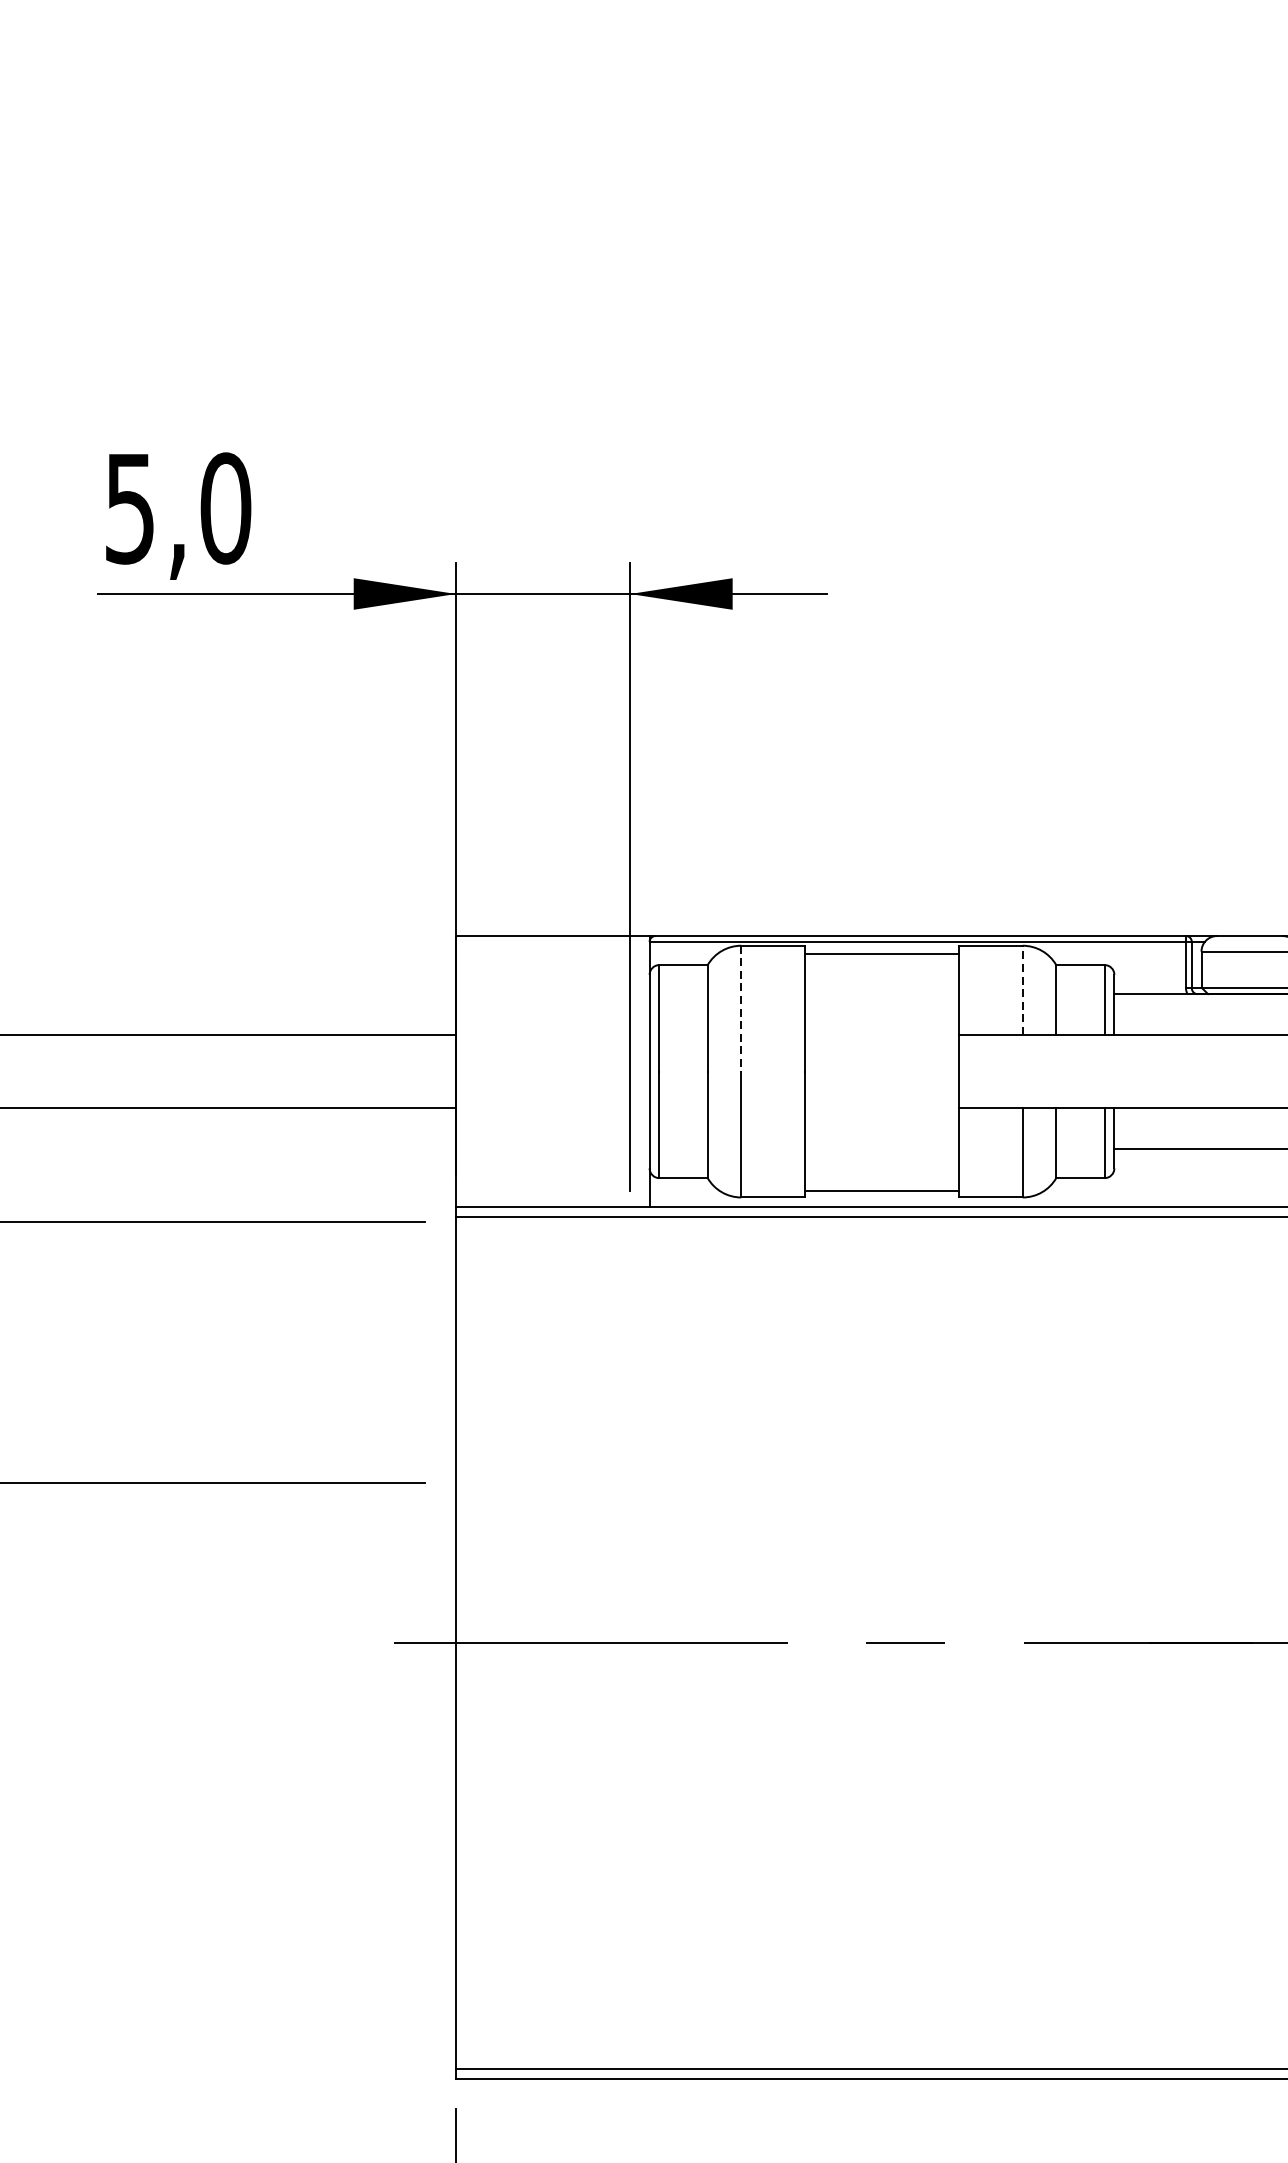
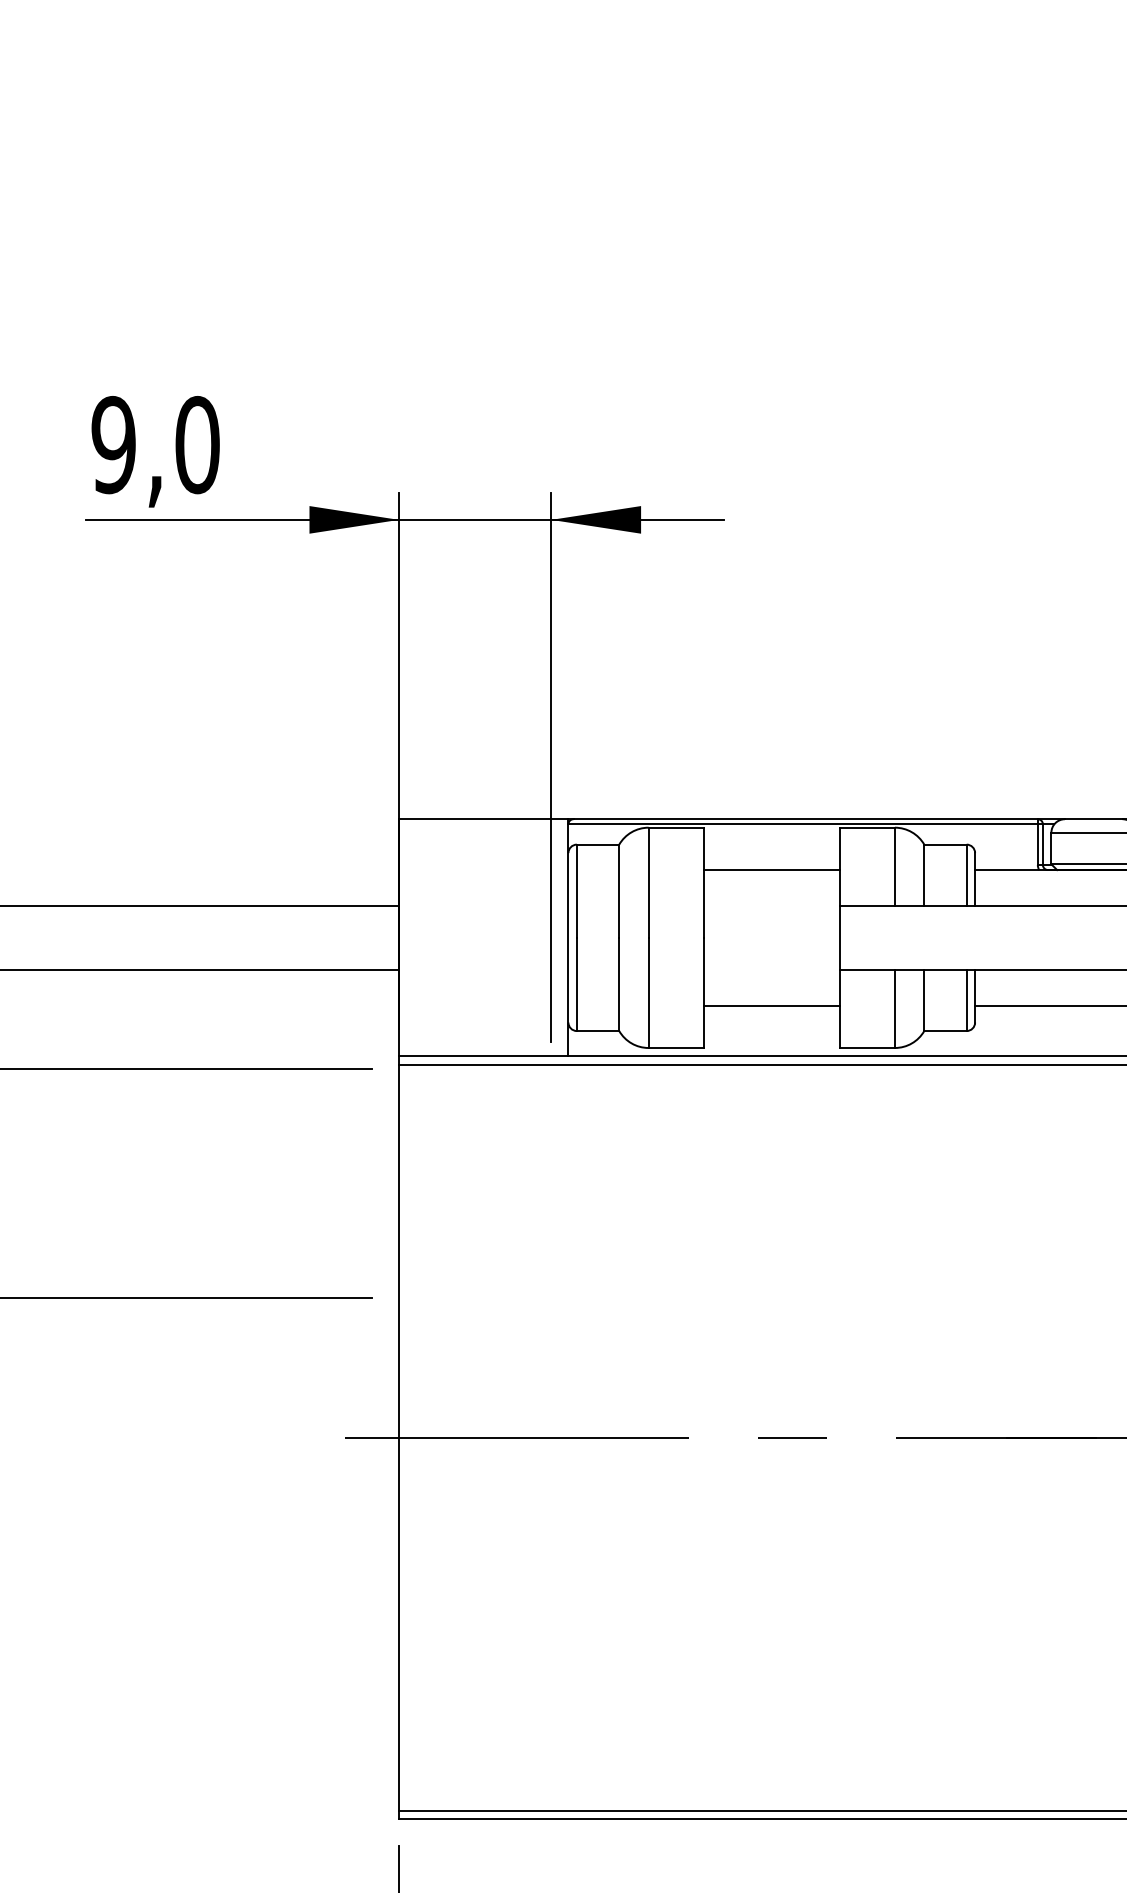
text: (129, 509) -> (113, 445), 5,0 -> 9,0
line: (881, 954) -> (771, 870), moved
line: (1022, 990) -> (894, 866), dashed -> solid
line: (741, 1009) -> (648, 883), dashed -> solid
line: (881, 1191) -> (771, 1005), moved

